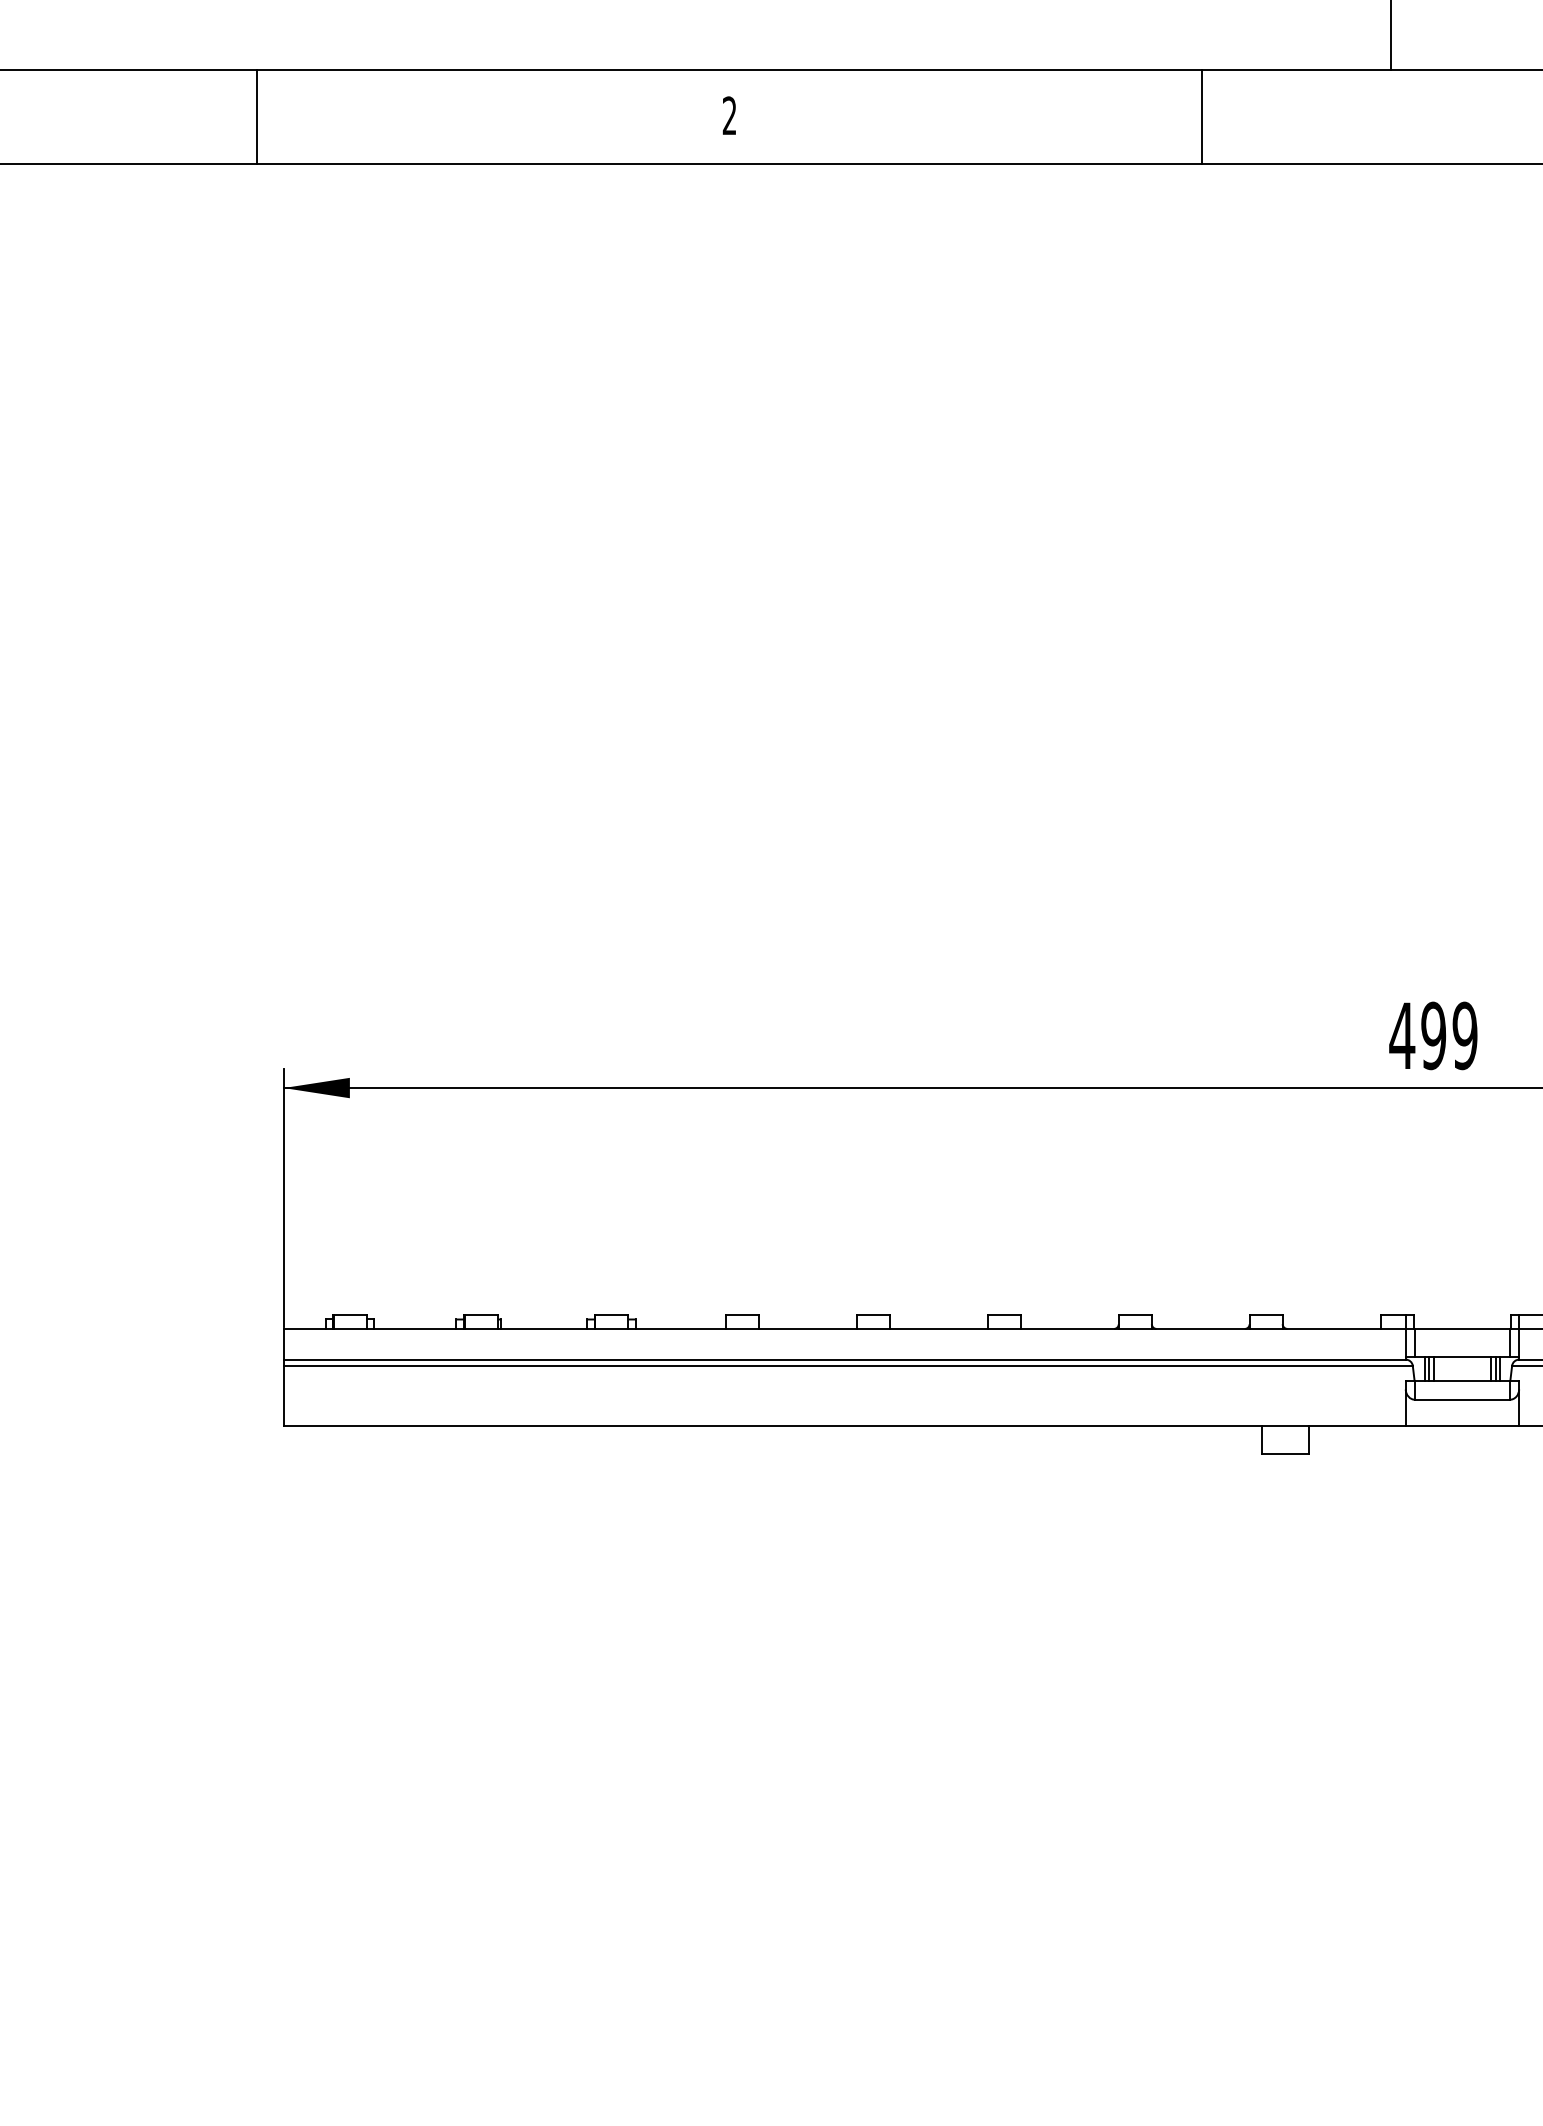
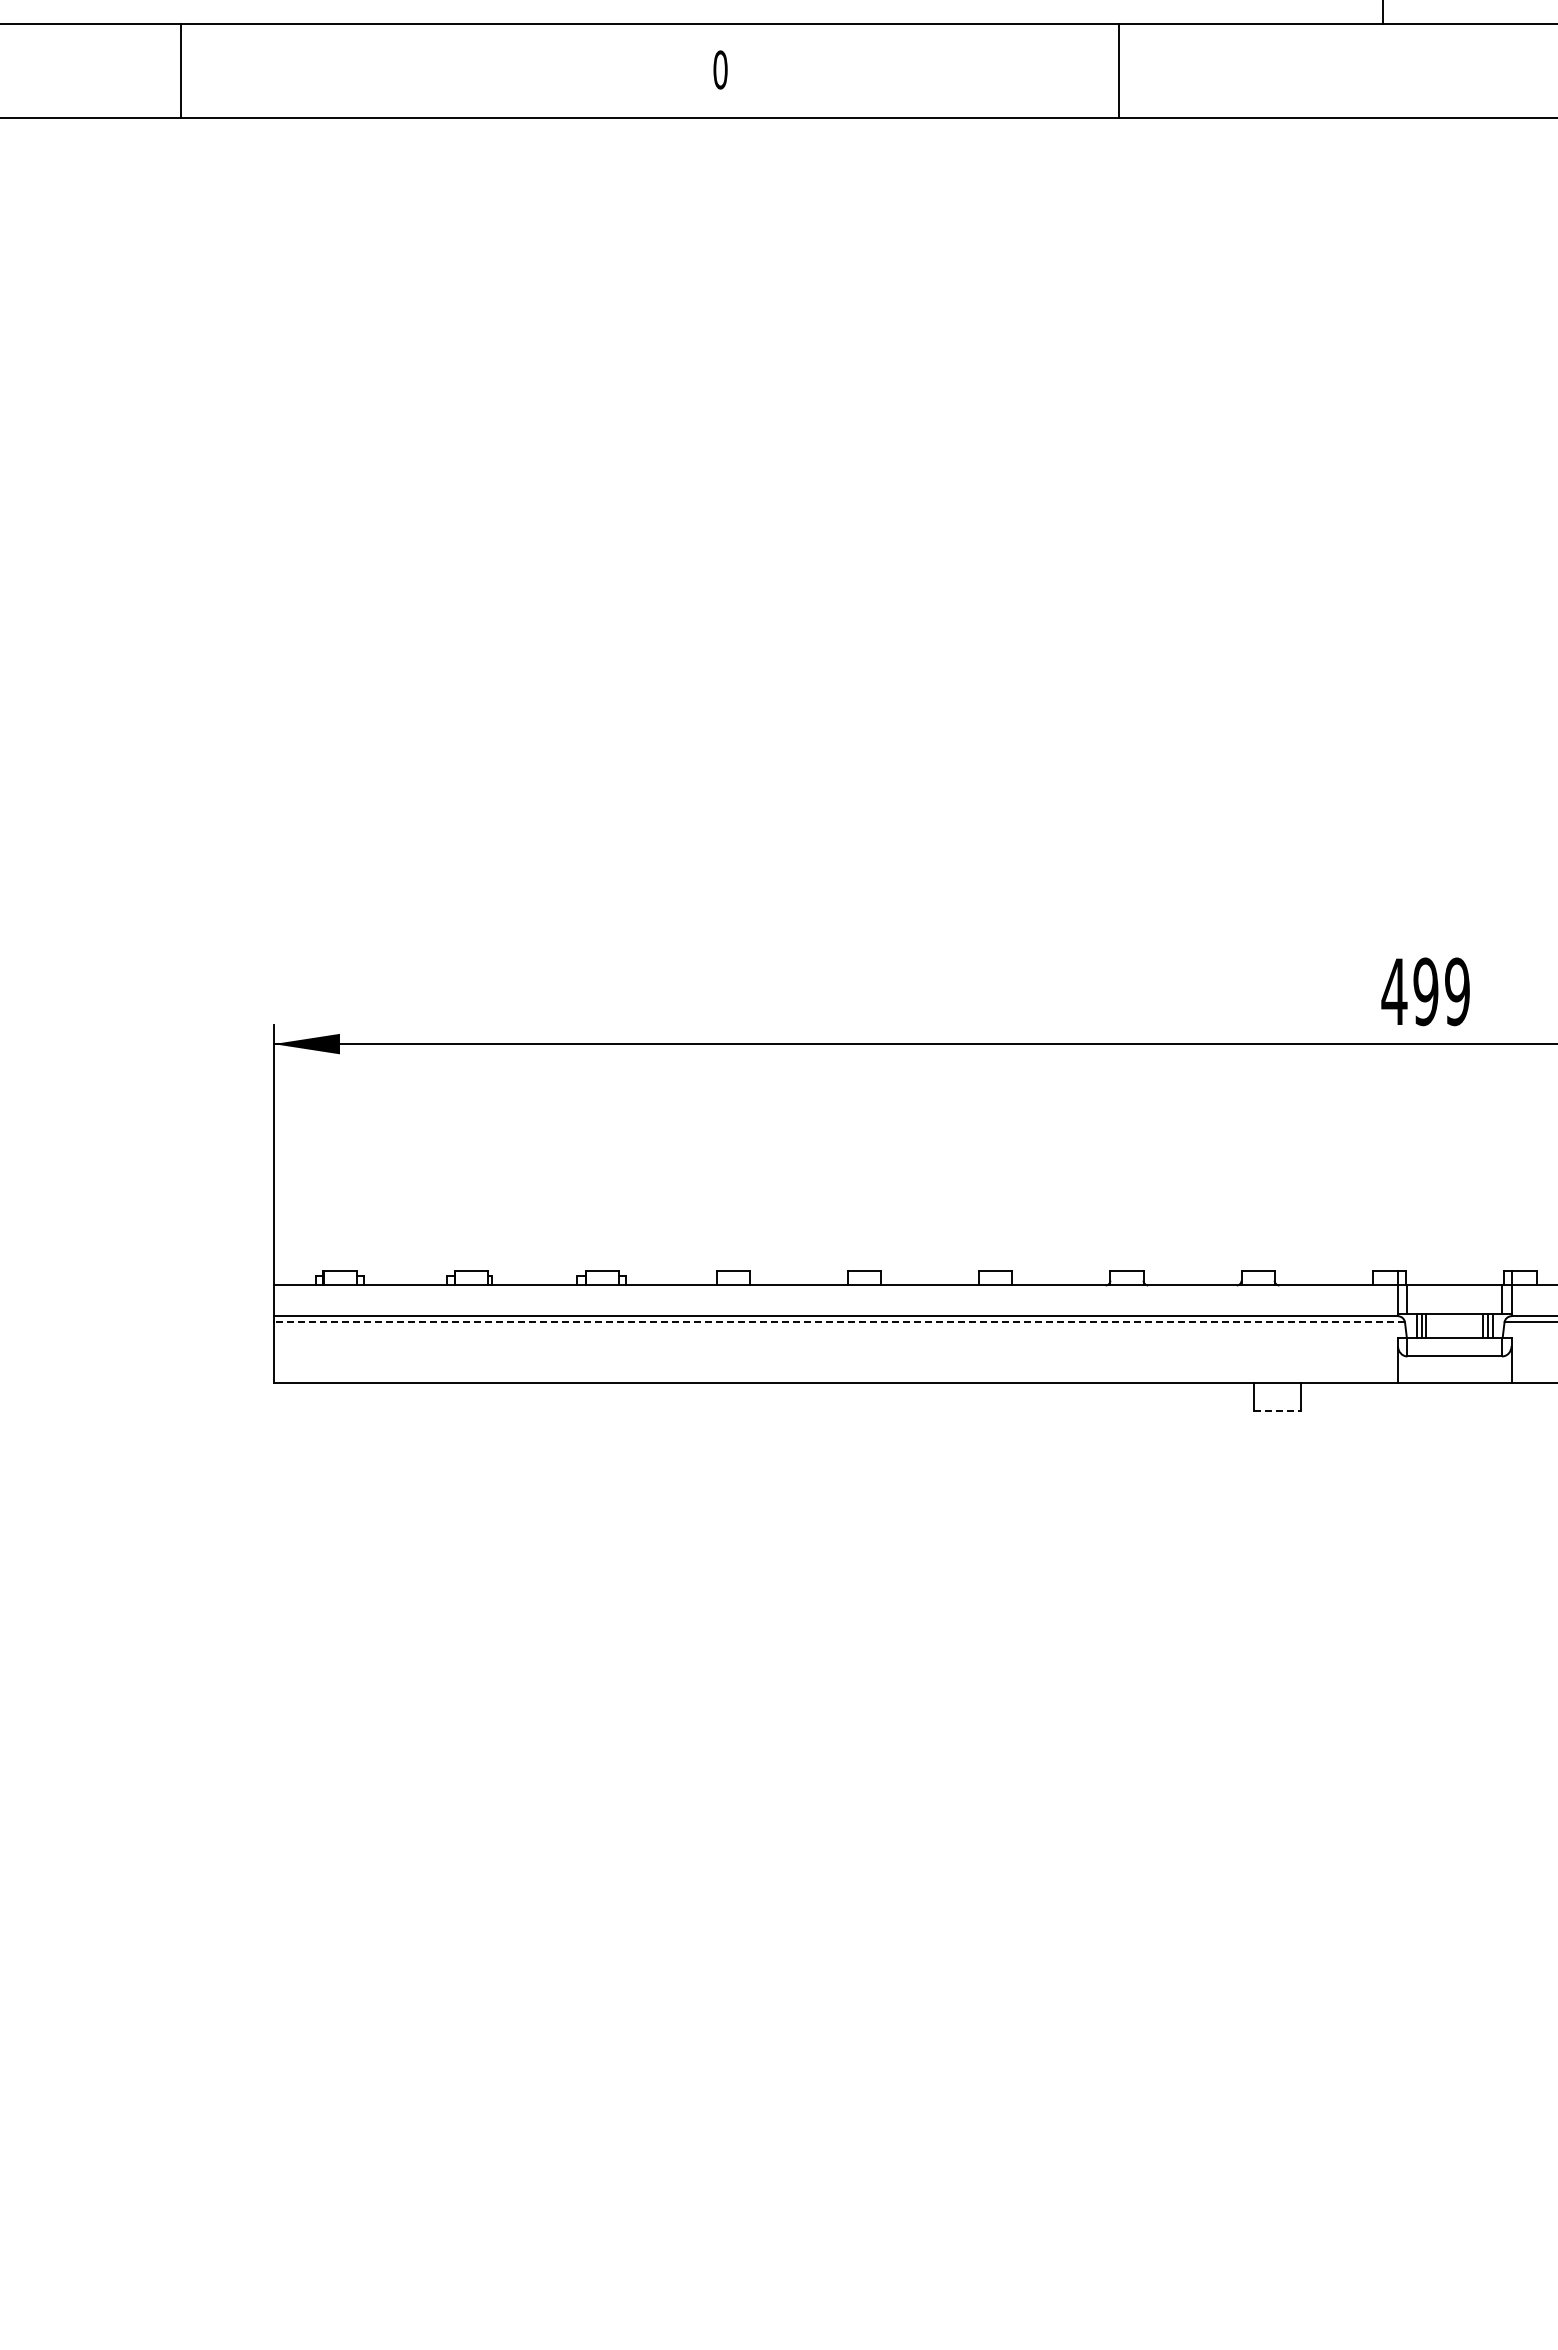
text: (729, 115) -> (720, 69), 2 -> 0
line: (256, 116) -> (180, 70), moved
line: (1201, 116) -> (1119, 70), moved
line: (848, 1365) -> (839, 1322), solid -> dashed
line: (1285, 1453) -> (1277, 1410), solid -> dashed

